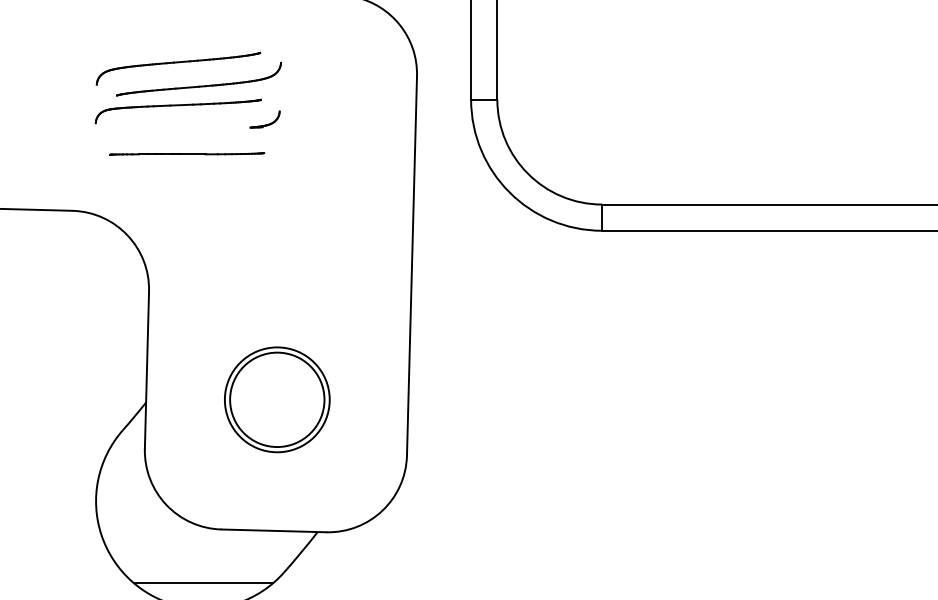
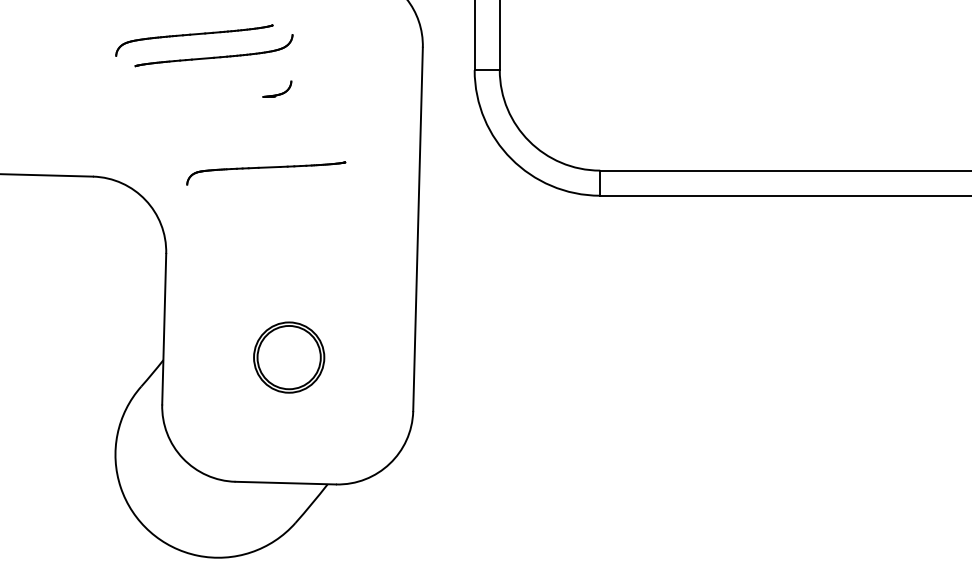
part: (178, 111) -> (266, 173), moved
line: (186, 154) -> (202, 122), removed
part: (277, 399) -> (289, 357), size x0.7
line: (203, 583) -> (218, 533), removed

